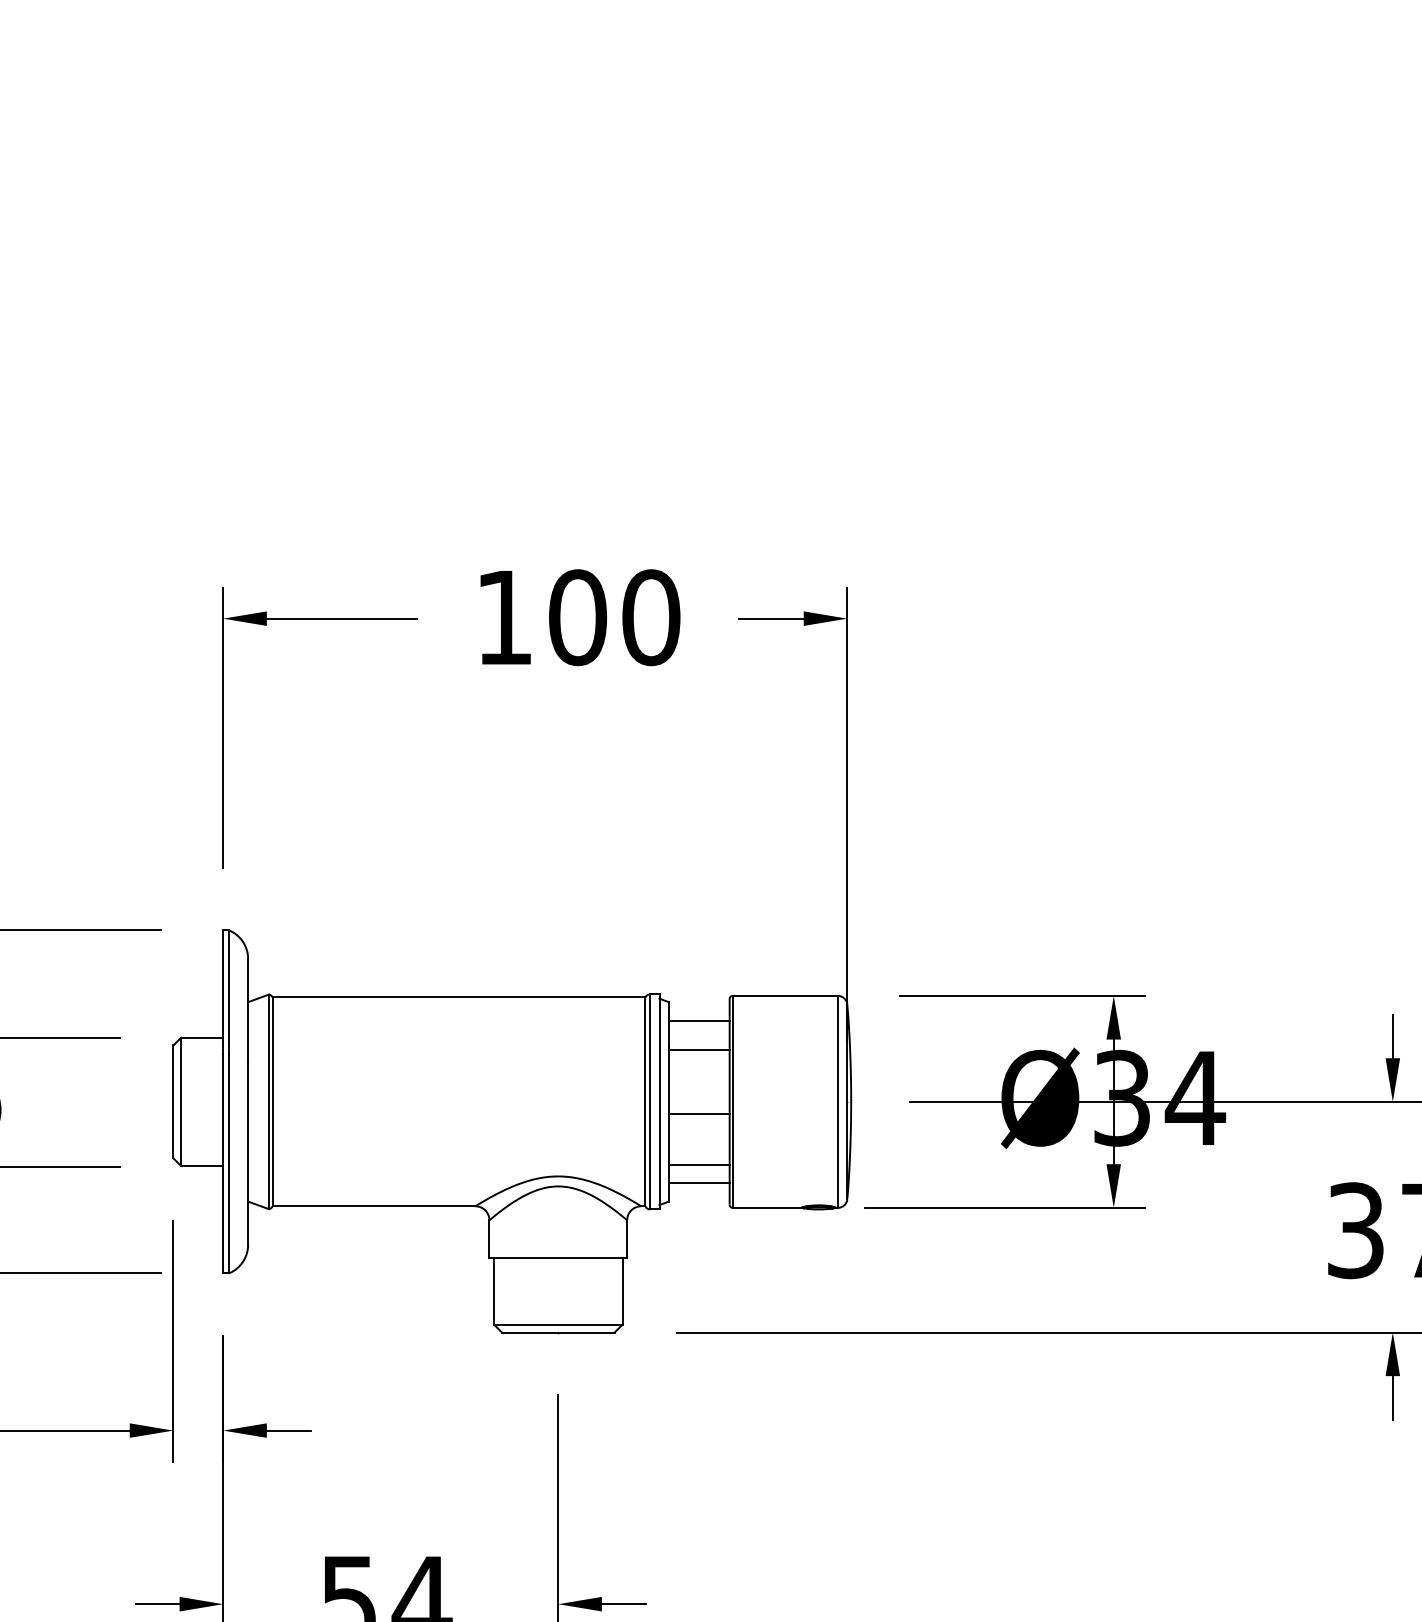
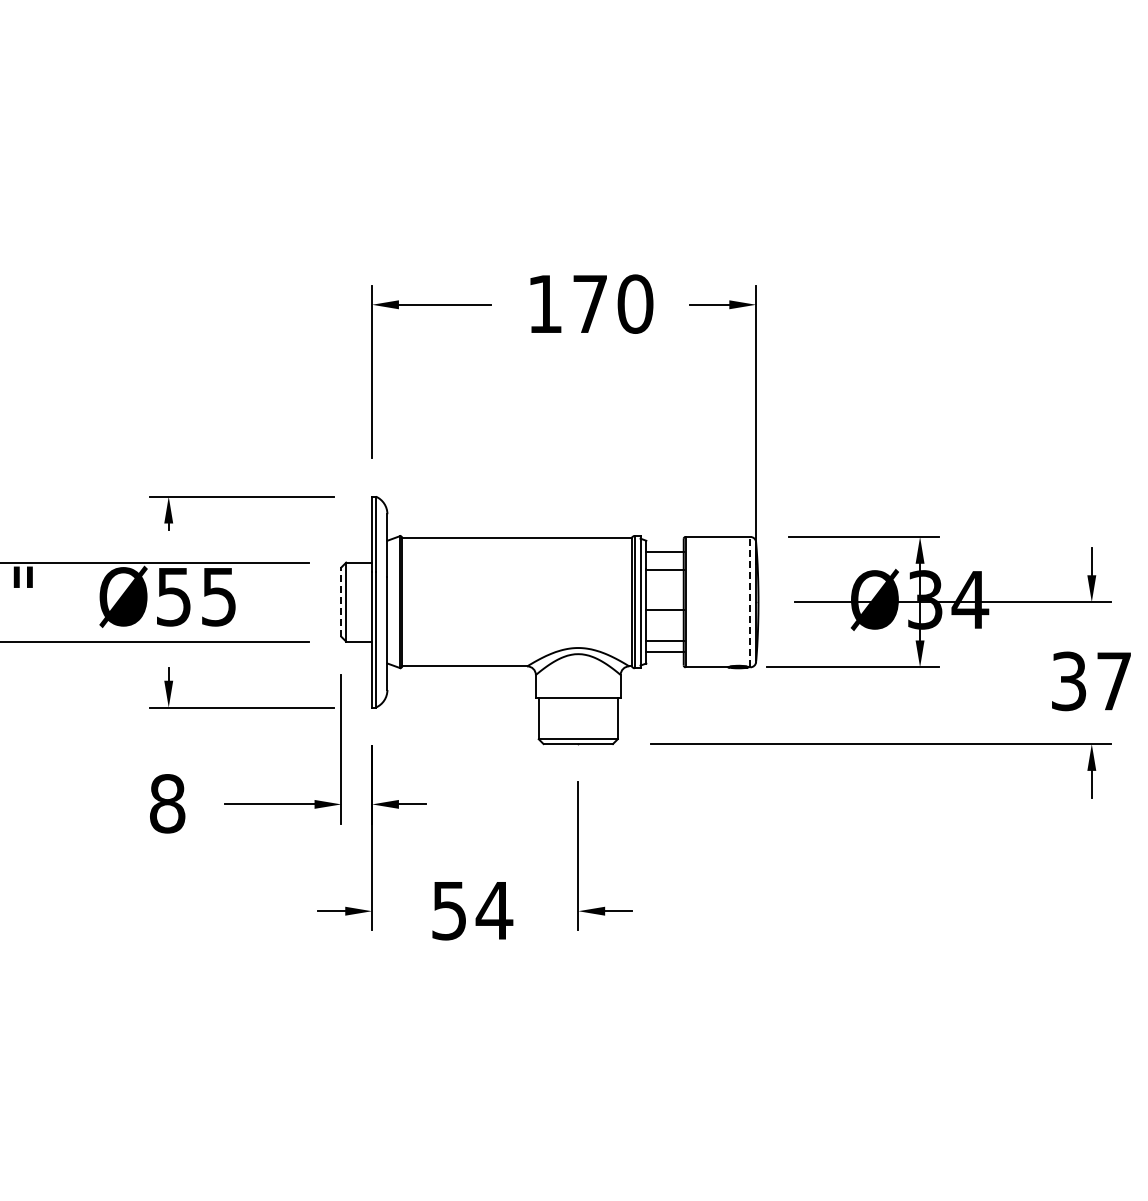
text: (578, 616) -> (590, 303), 100 -> 170
line: (838, 1100) -> (750, 601), solid -> dashed
line: (173, 1102) -> (341, 602), solid -> dashed

